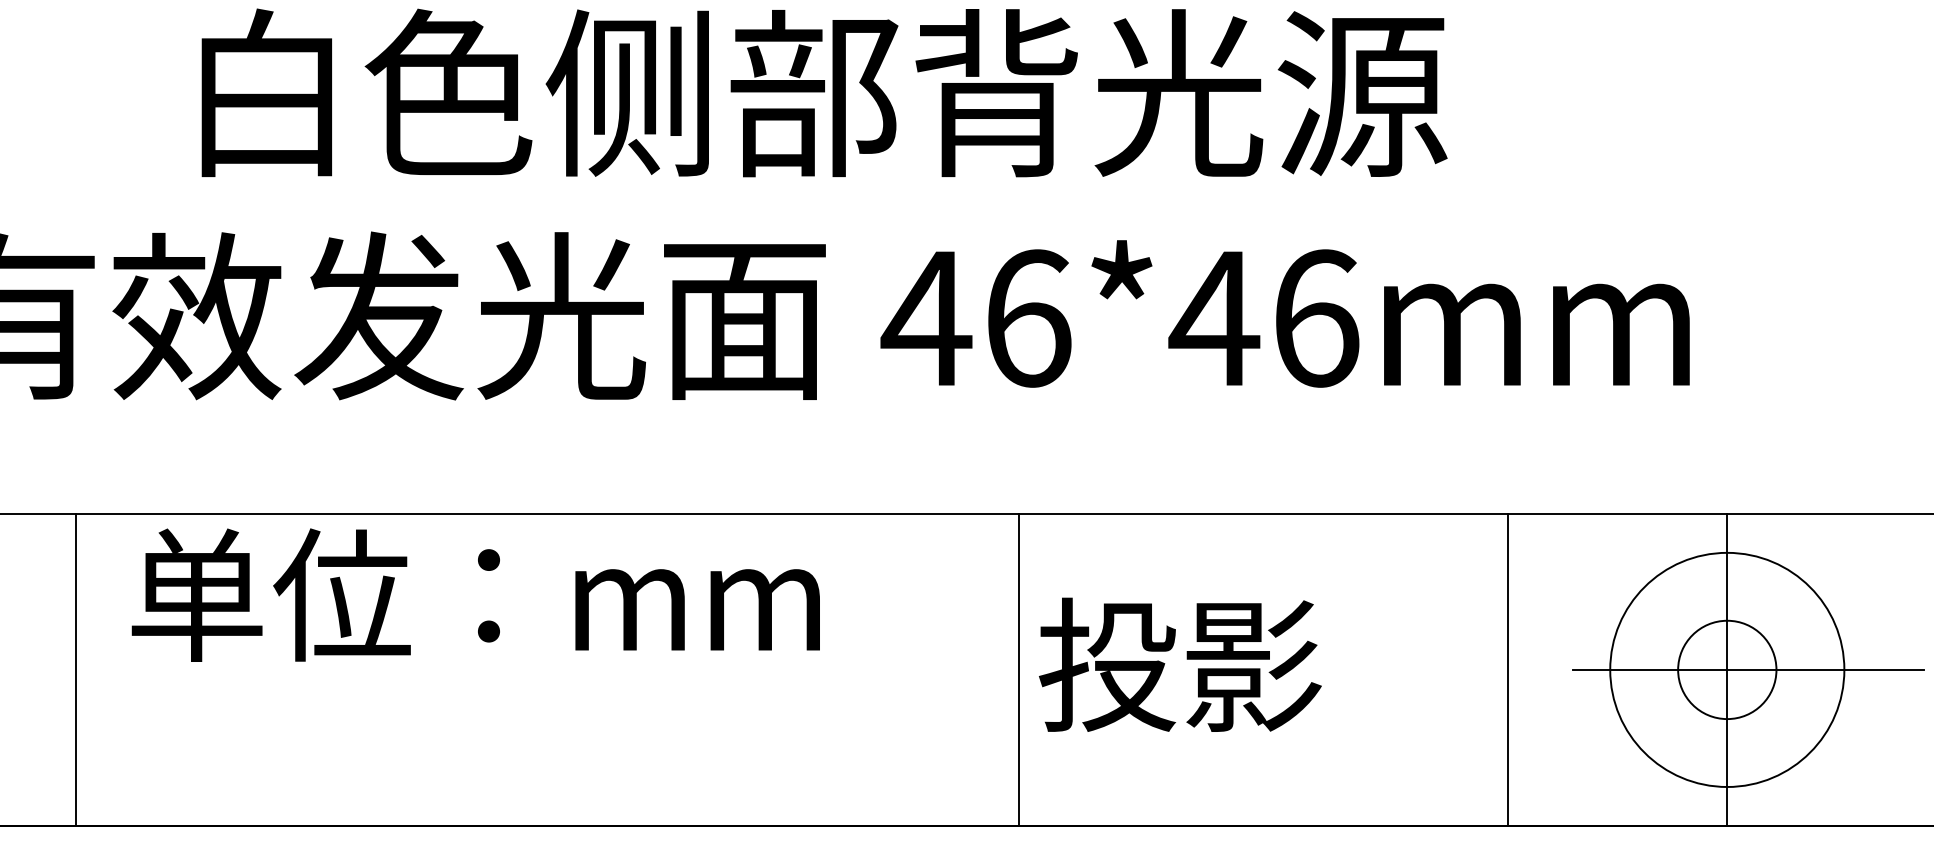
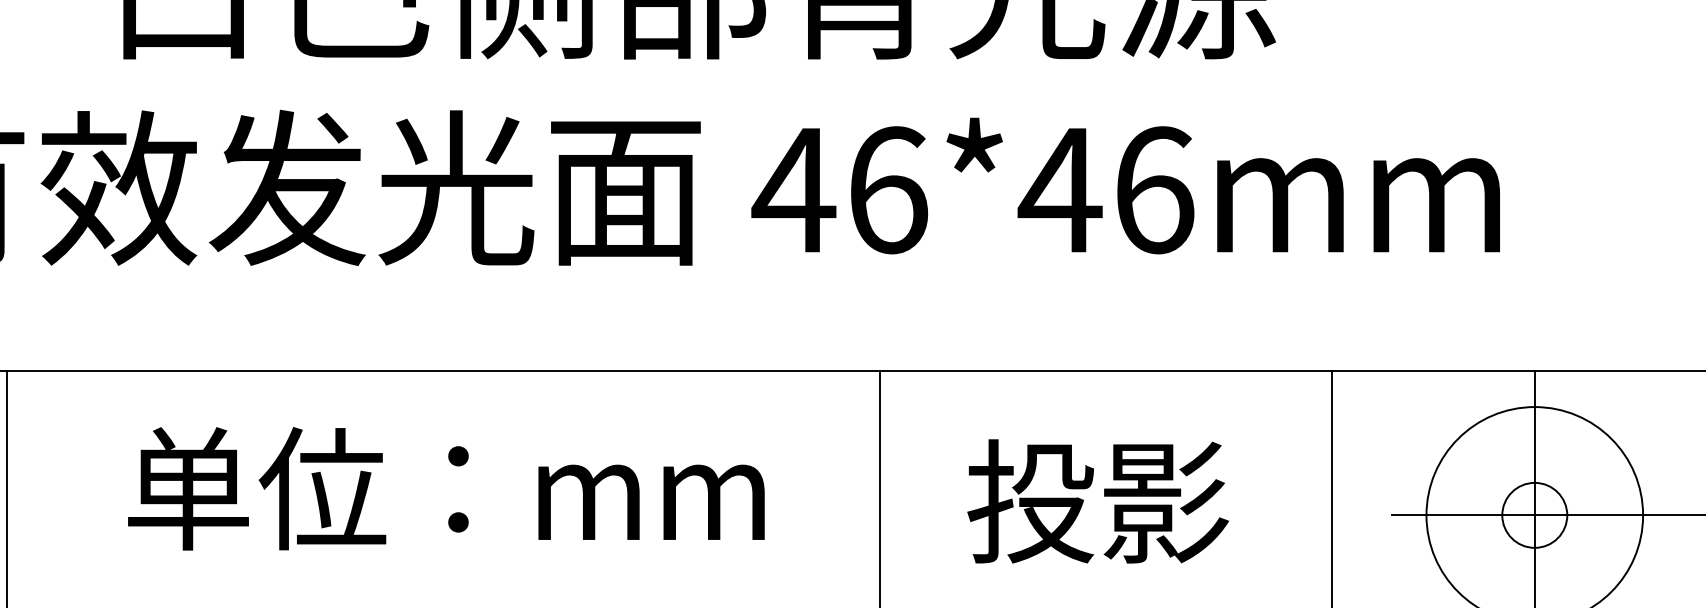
text: (475, 594) -> (446, 488), moved
text: (1180, 664) -> (1098, 501), moved
circle: (1727, 669) -> (1534, 514), size x0.71

